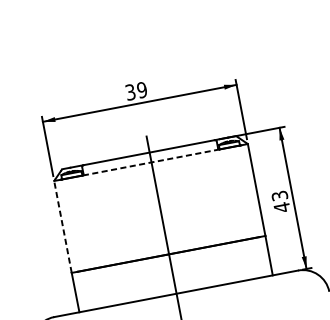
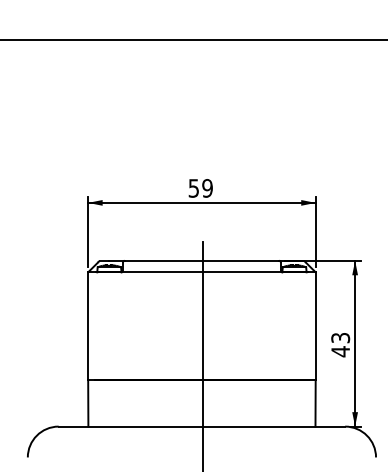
text: (130, 91) -> (193, 187), 39 -> 59
line: (150, 162) -> (201, 272), dashed -> solid
line: (63, 227) -> (88, 326), dashed -> solid

